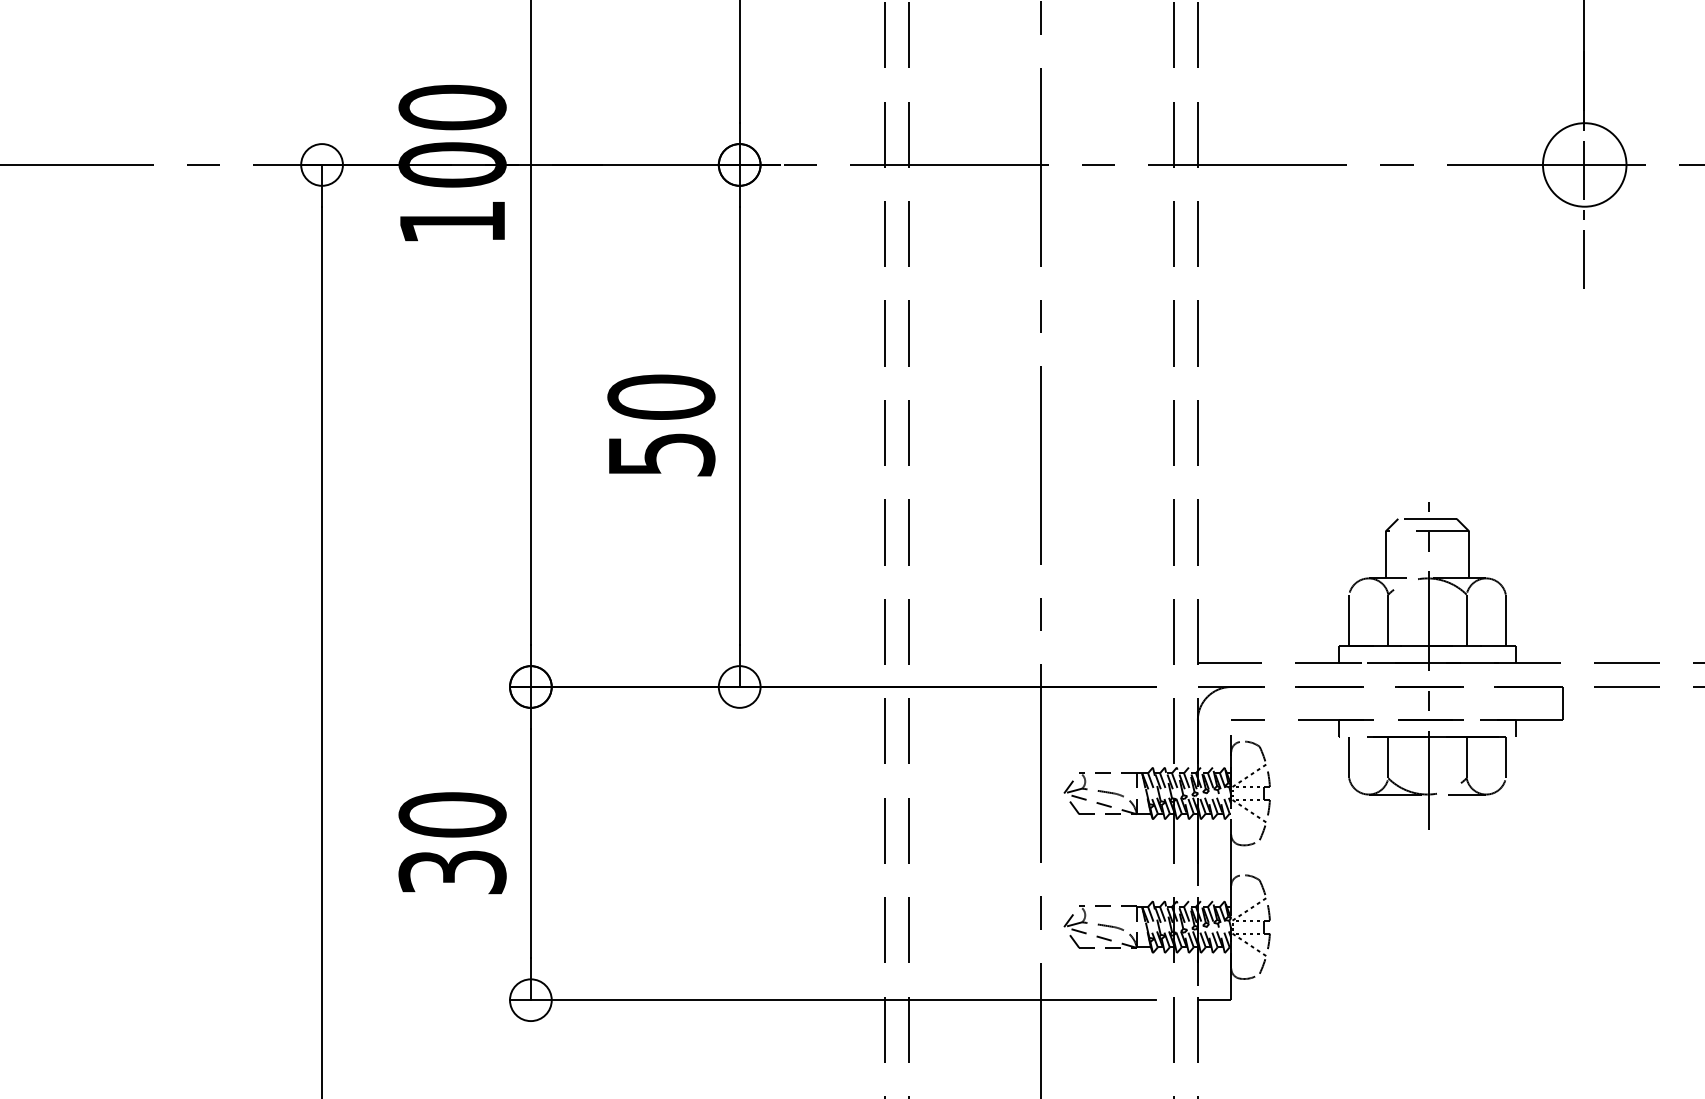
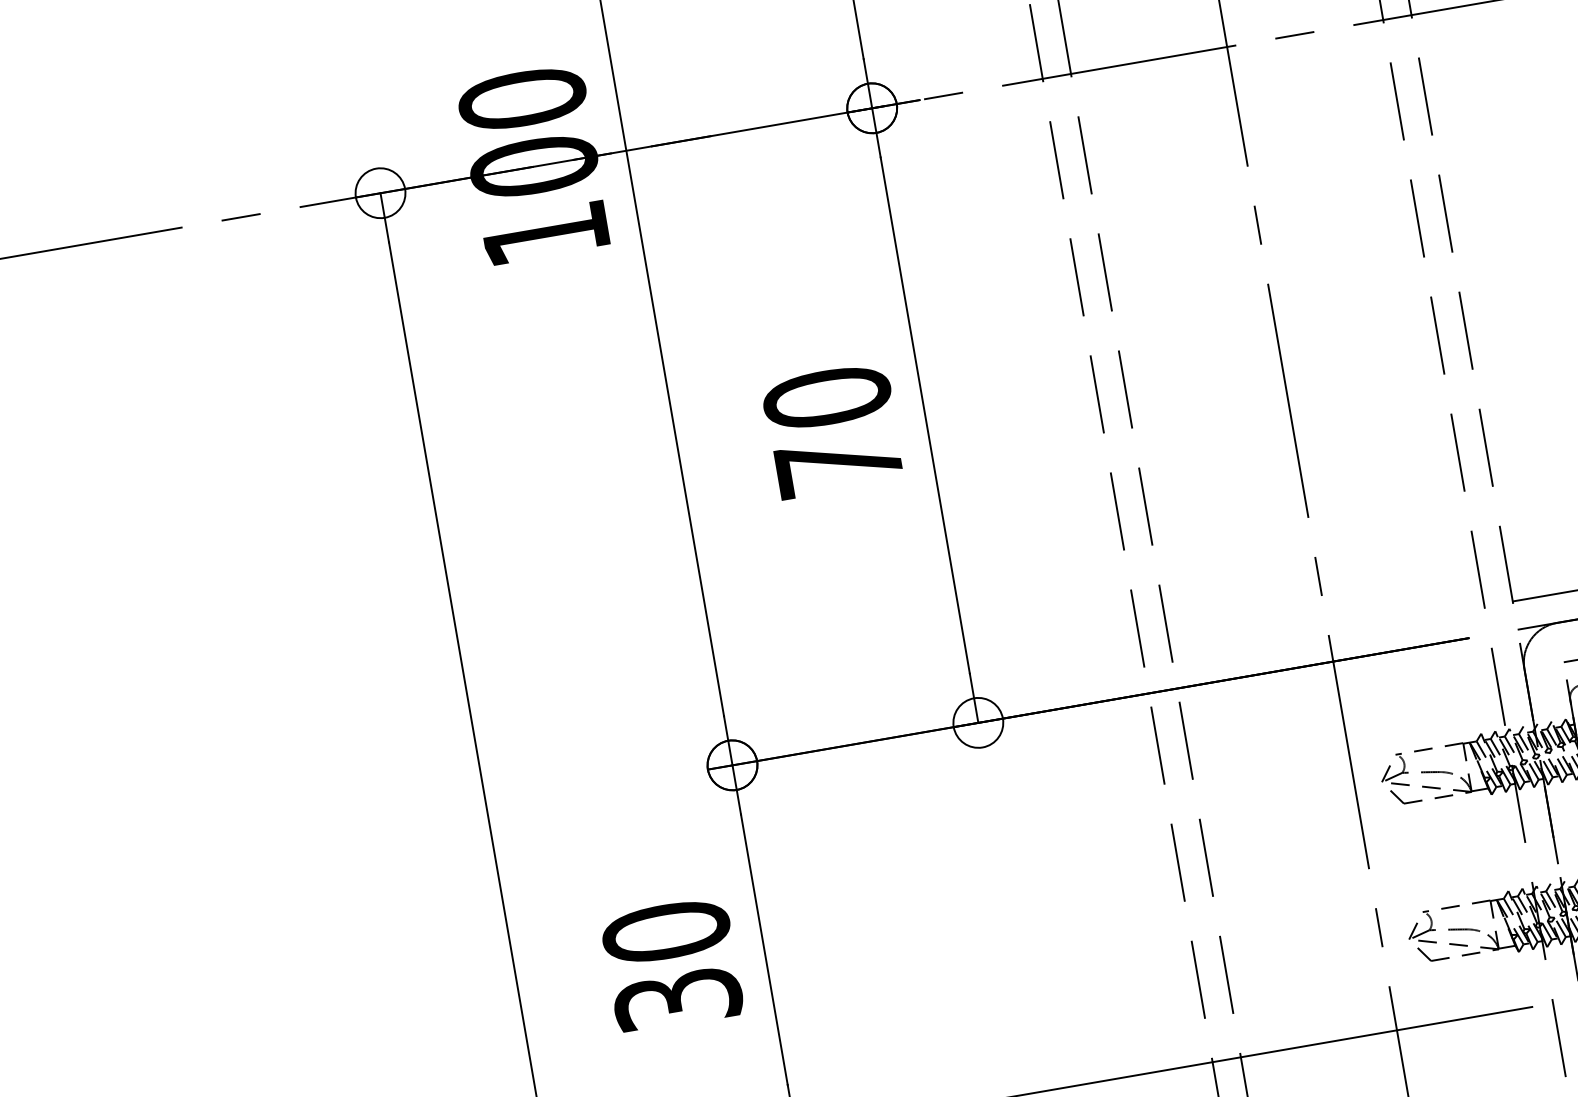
text: (662, 454) -> (840, 464), 50 -> 70

